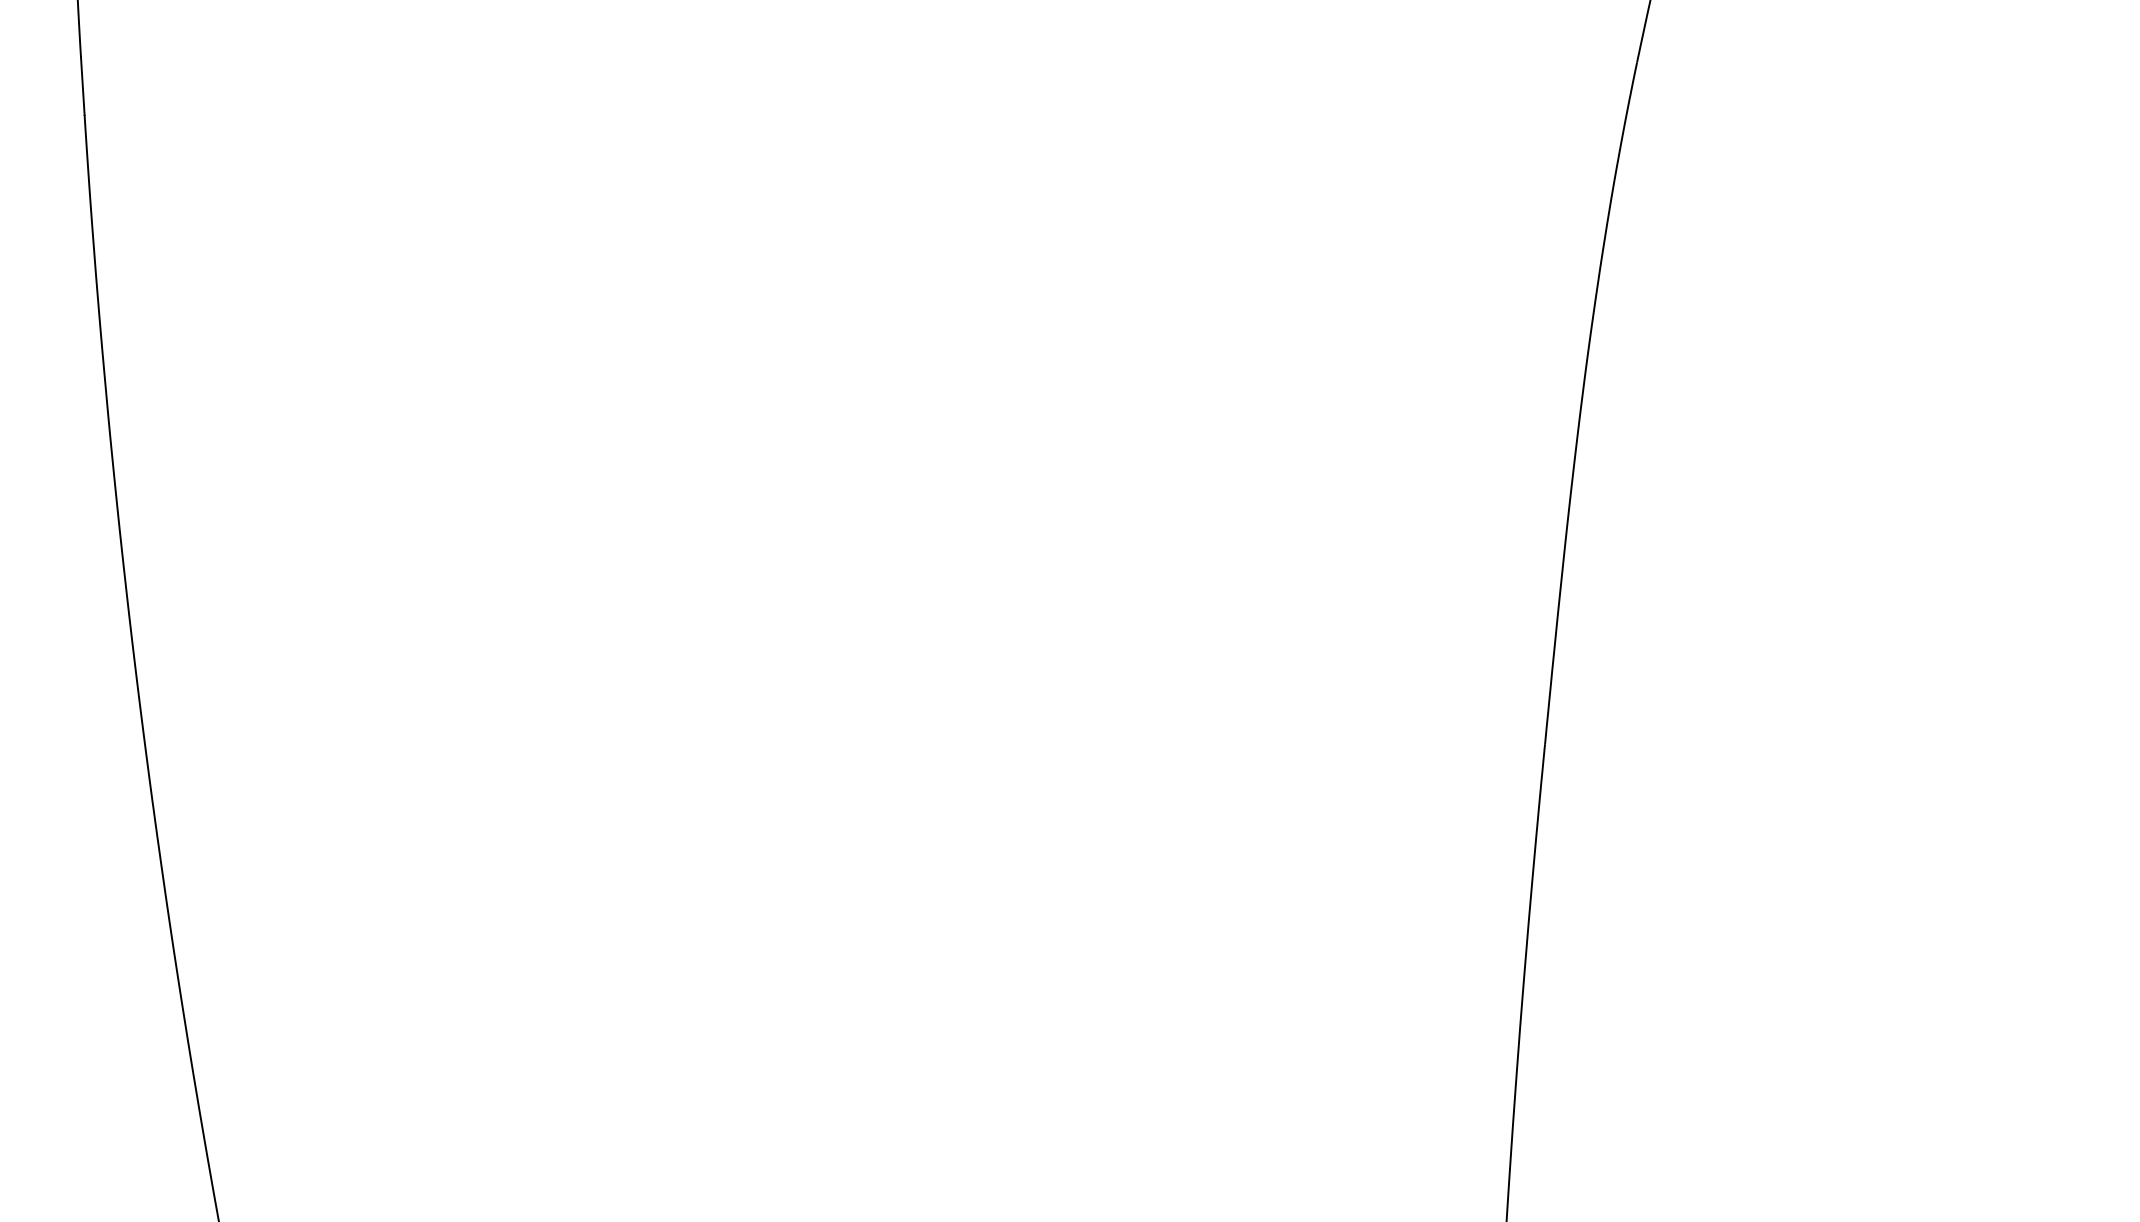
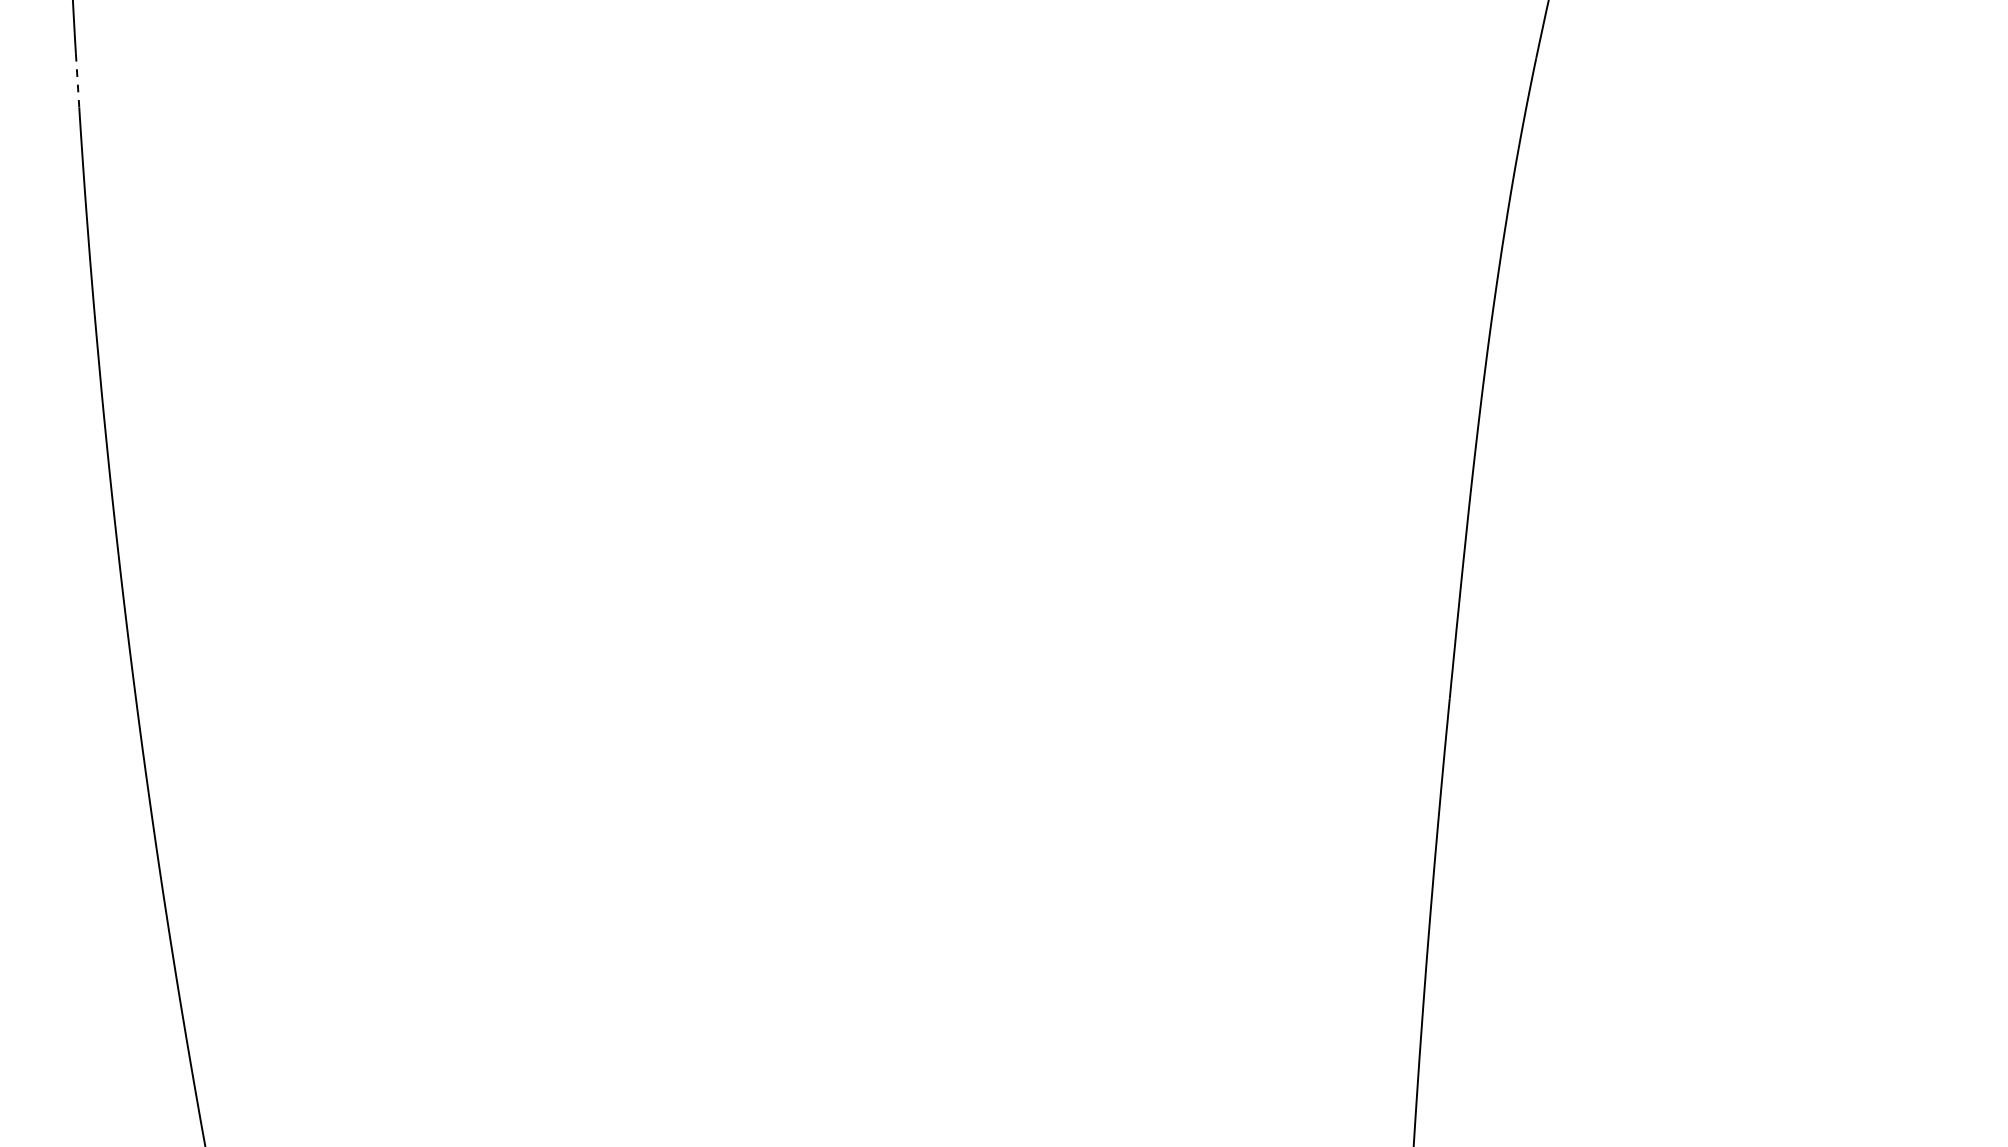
line: (82, 86) -> (77, 81), solid -> dashed

